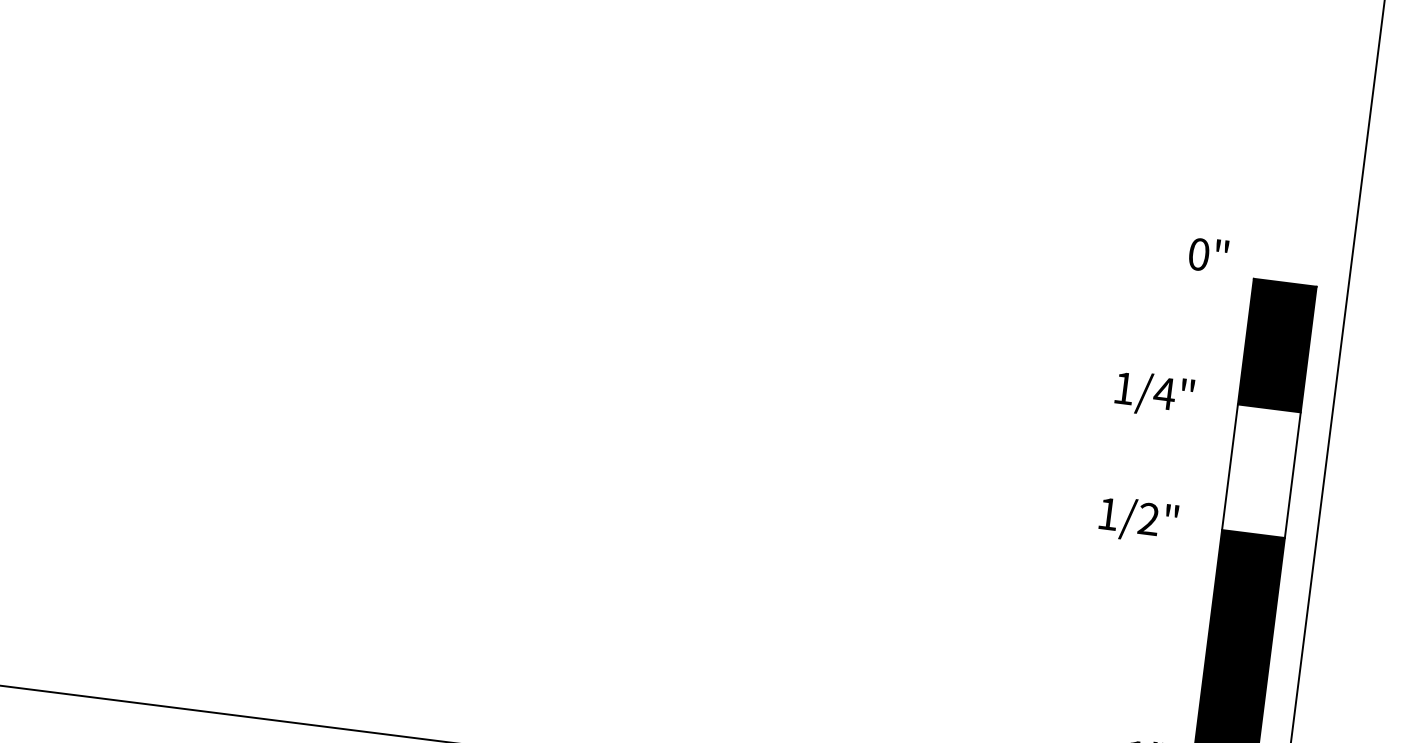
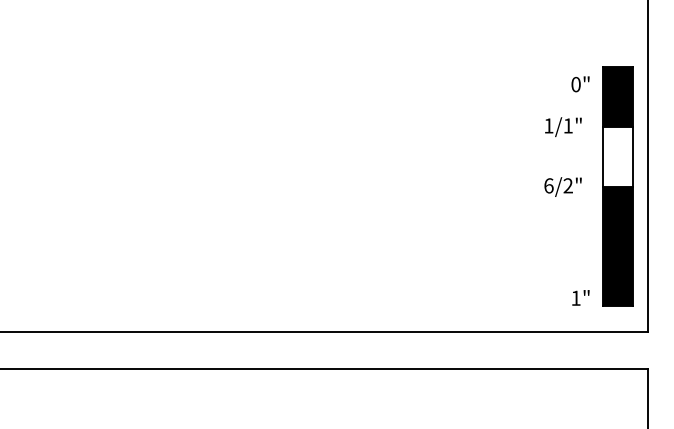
text: (1208, 255) -> (580, 84), moved
text: (1165, 392) -> (568, 125), 1/4" -> 1/1"
text: (1107, 513) -> (548, 185), 1/2" -> 6/2"

